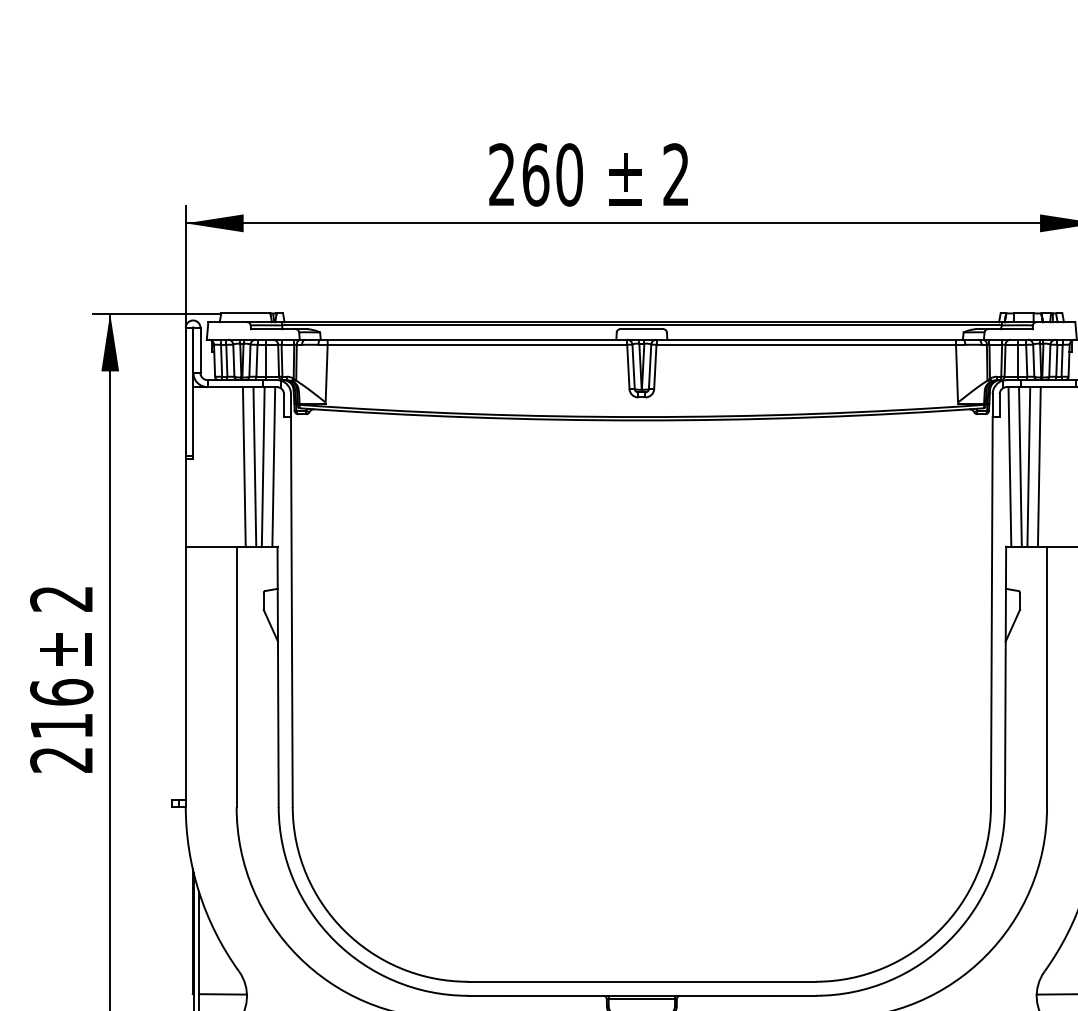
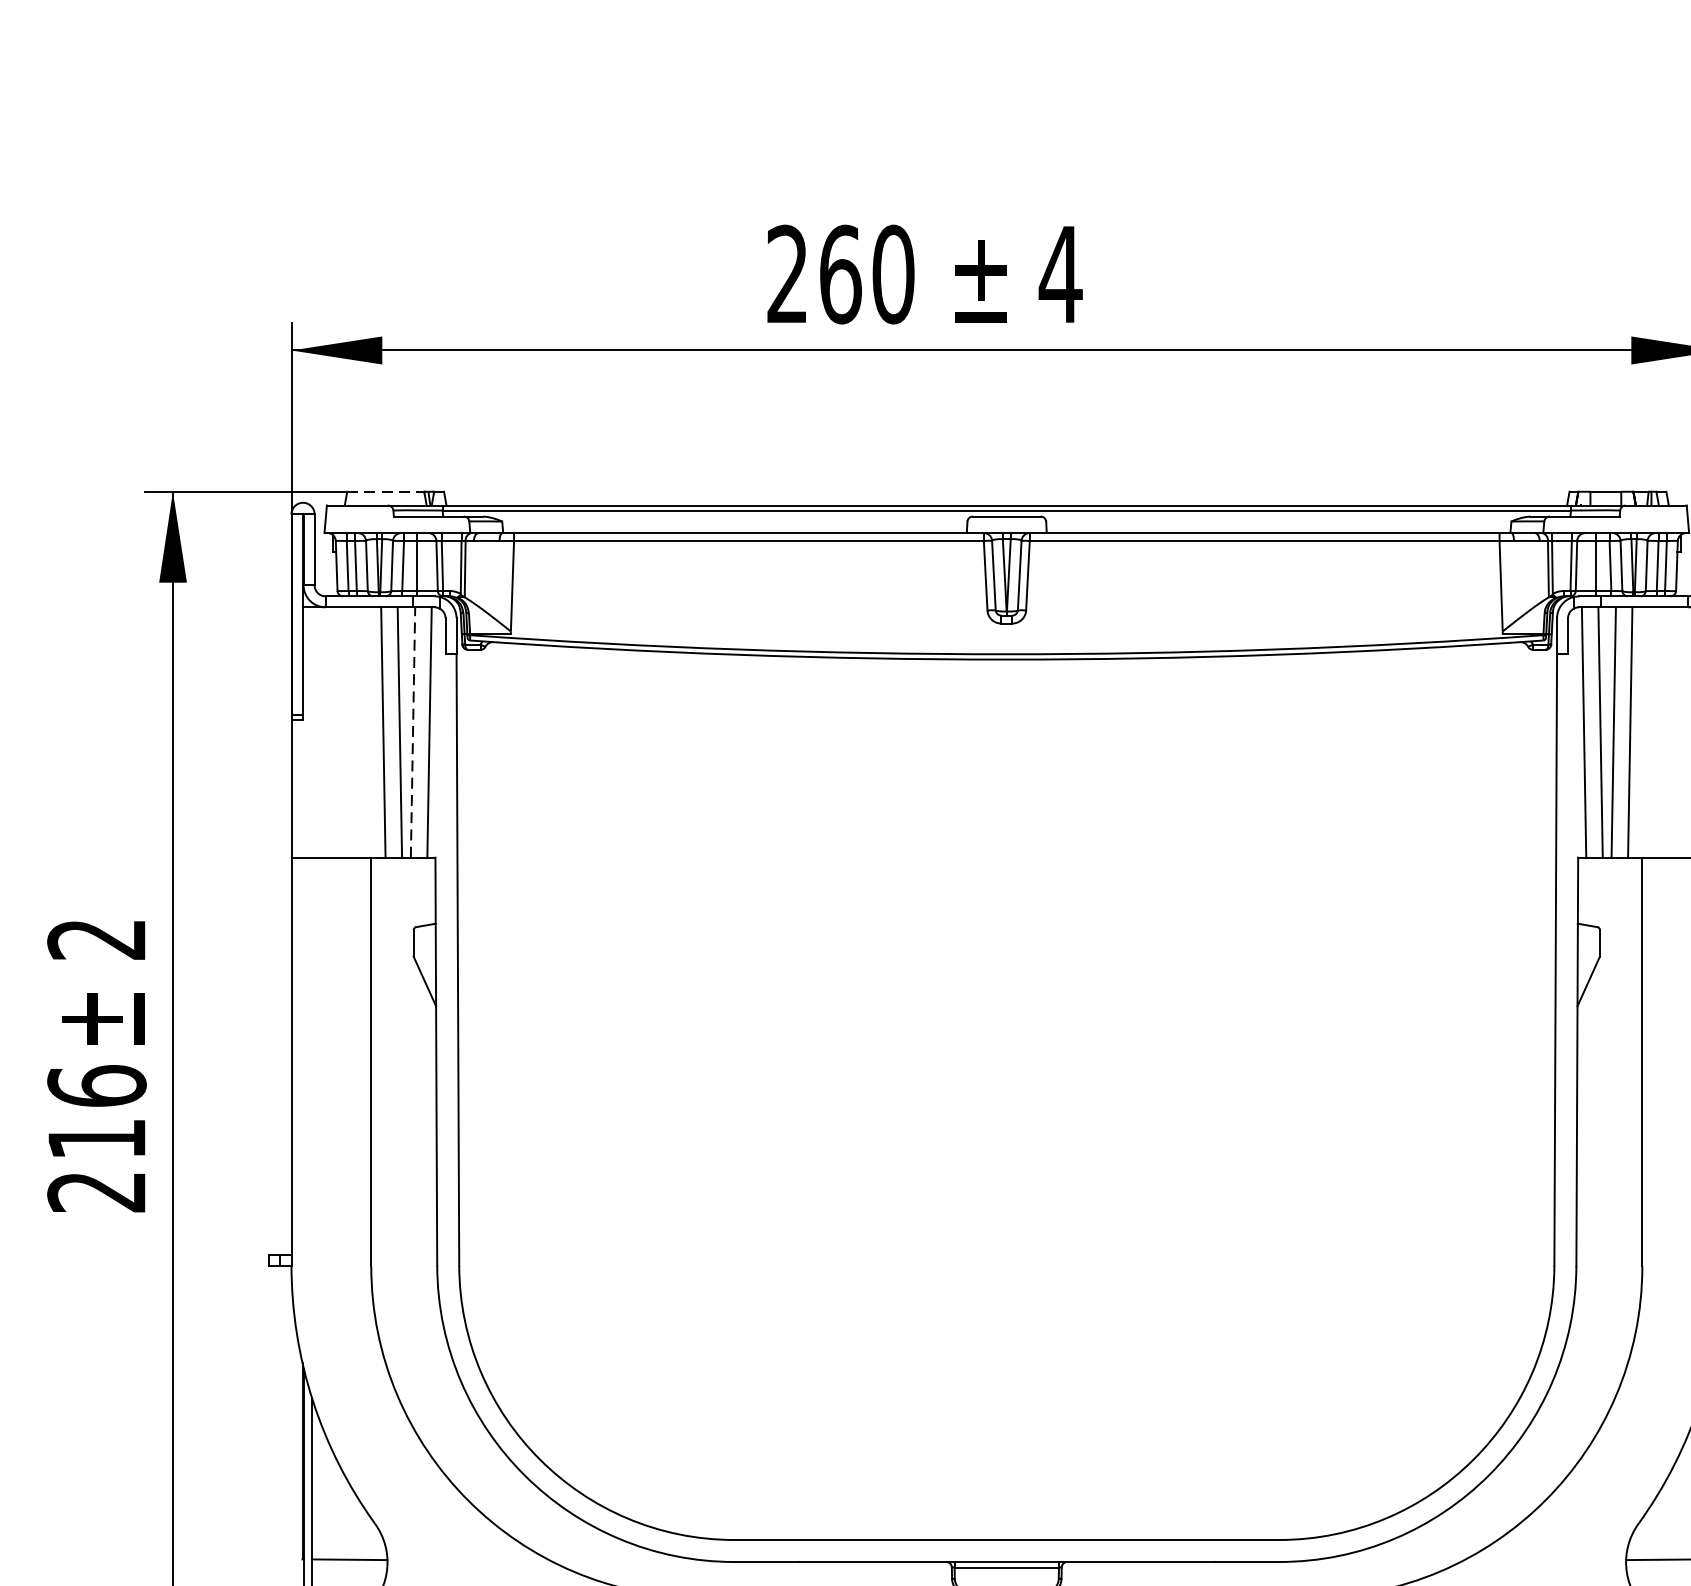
text: (676, 174) -> (1061, 273), 2 -> 4
line: (245, 313) -> (385, 491), solid -> dashed
line: (263, 466) -> (413, 731), solid -> dashed

